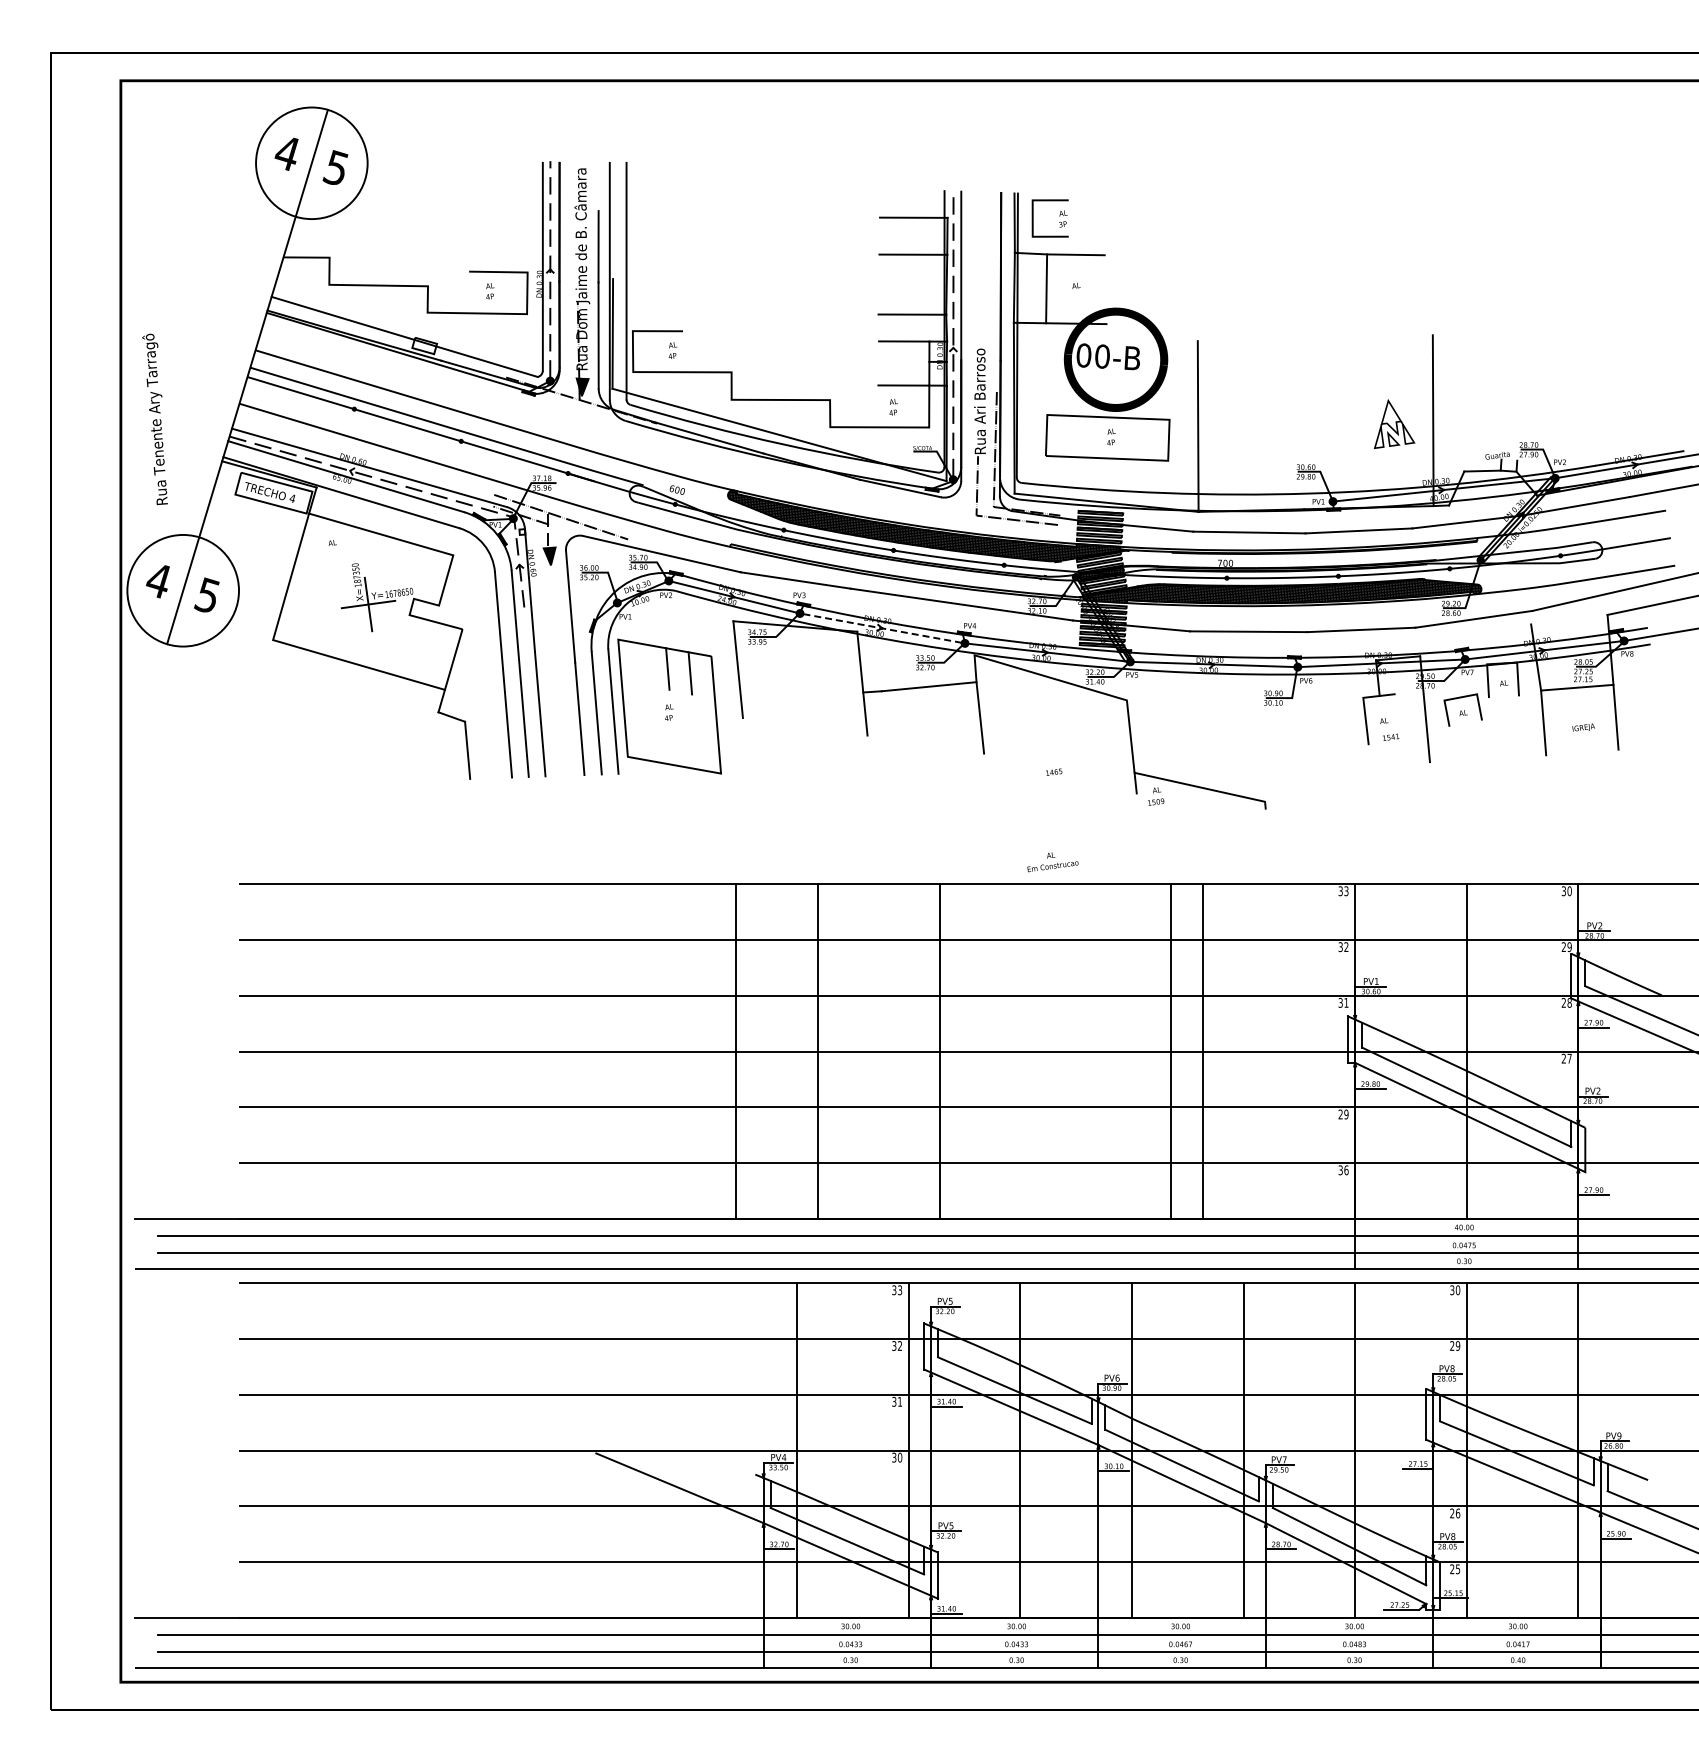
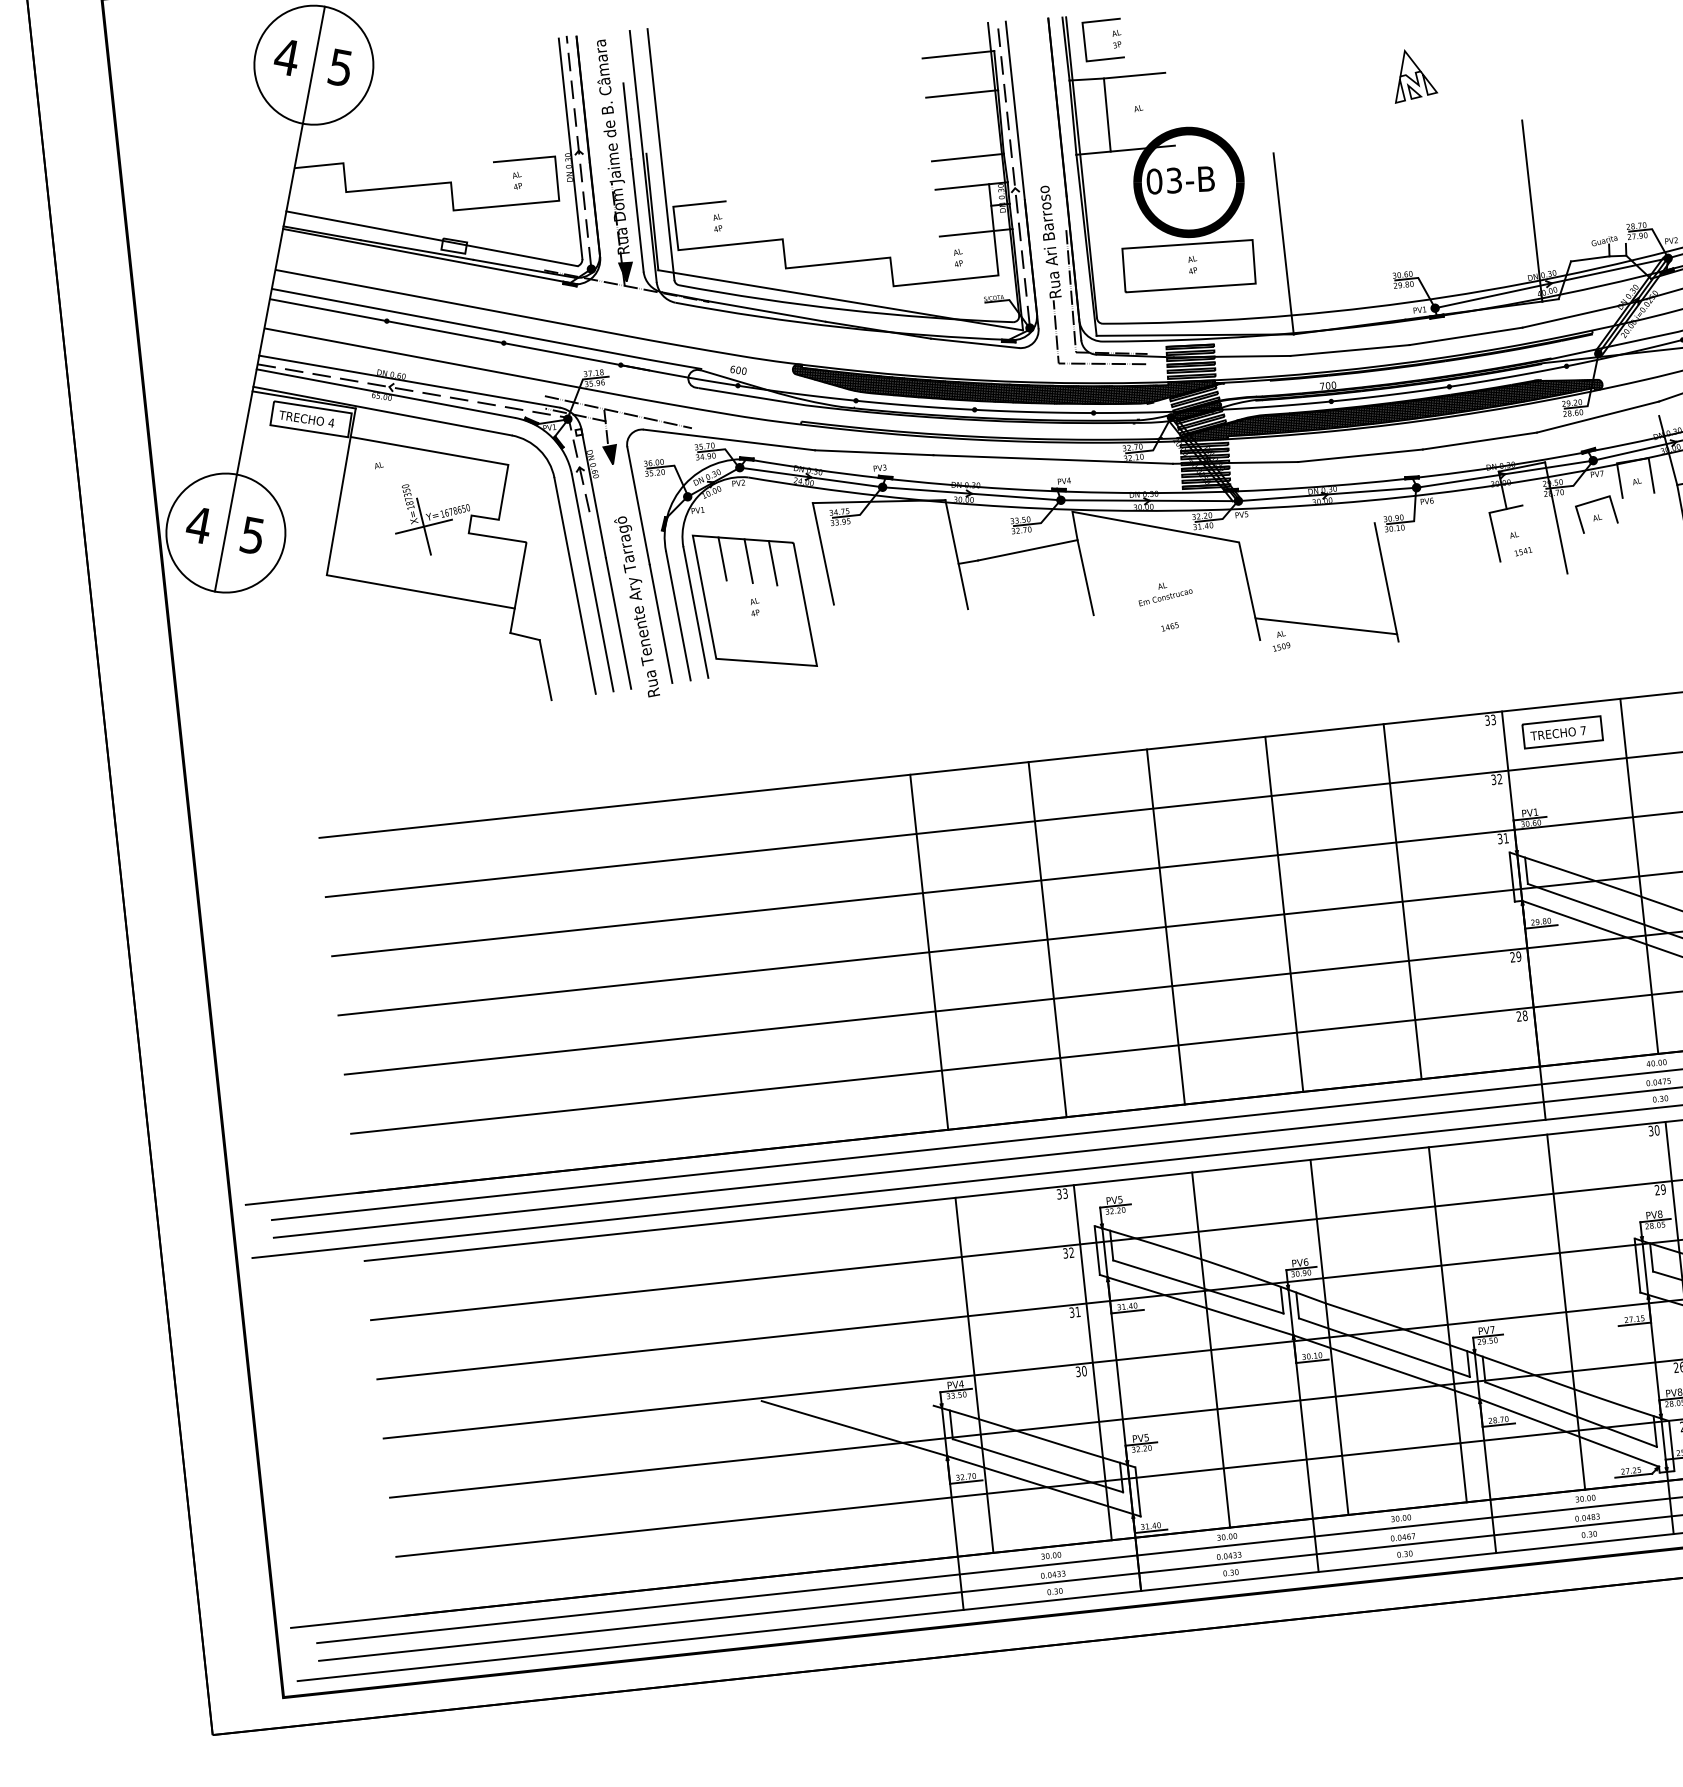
text: (1102, 356) -> (1174, 180), 00-B -> 03-B
text: (154, 419) -> (636, 606), moved
part: (1394, 423) -> (1413, 74), moved
line: (883, 628) -> (972, 493), dashed -> solid
line: (643, 663) -> (722, 558), added
line: (1260, 748) -> (1386, 578), added
text: (1052, 862) -> (1164, 593), moved
part: (1409, 909) -> (1562, 732), added
line: (736, 1051) -> (929, 952), moved
line: (817, 1051) -> (1047, 939), moved
line: (940, 1051) -> (1166, 926), moved
line: (1170, 1051) -> (1402, 901), moved
line: (1202, 1051) -> (1283, 914), moved
text: (1343, 1170) -> (1522, 1016), 36 -> 28

